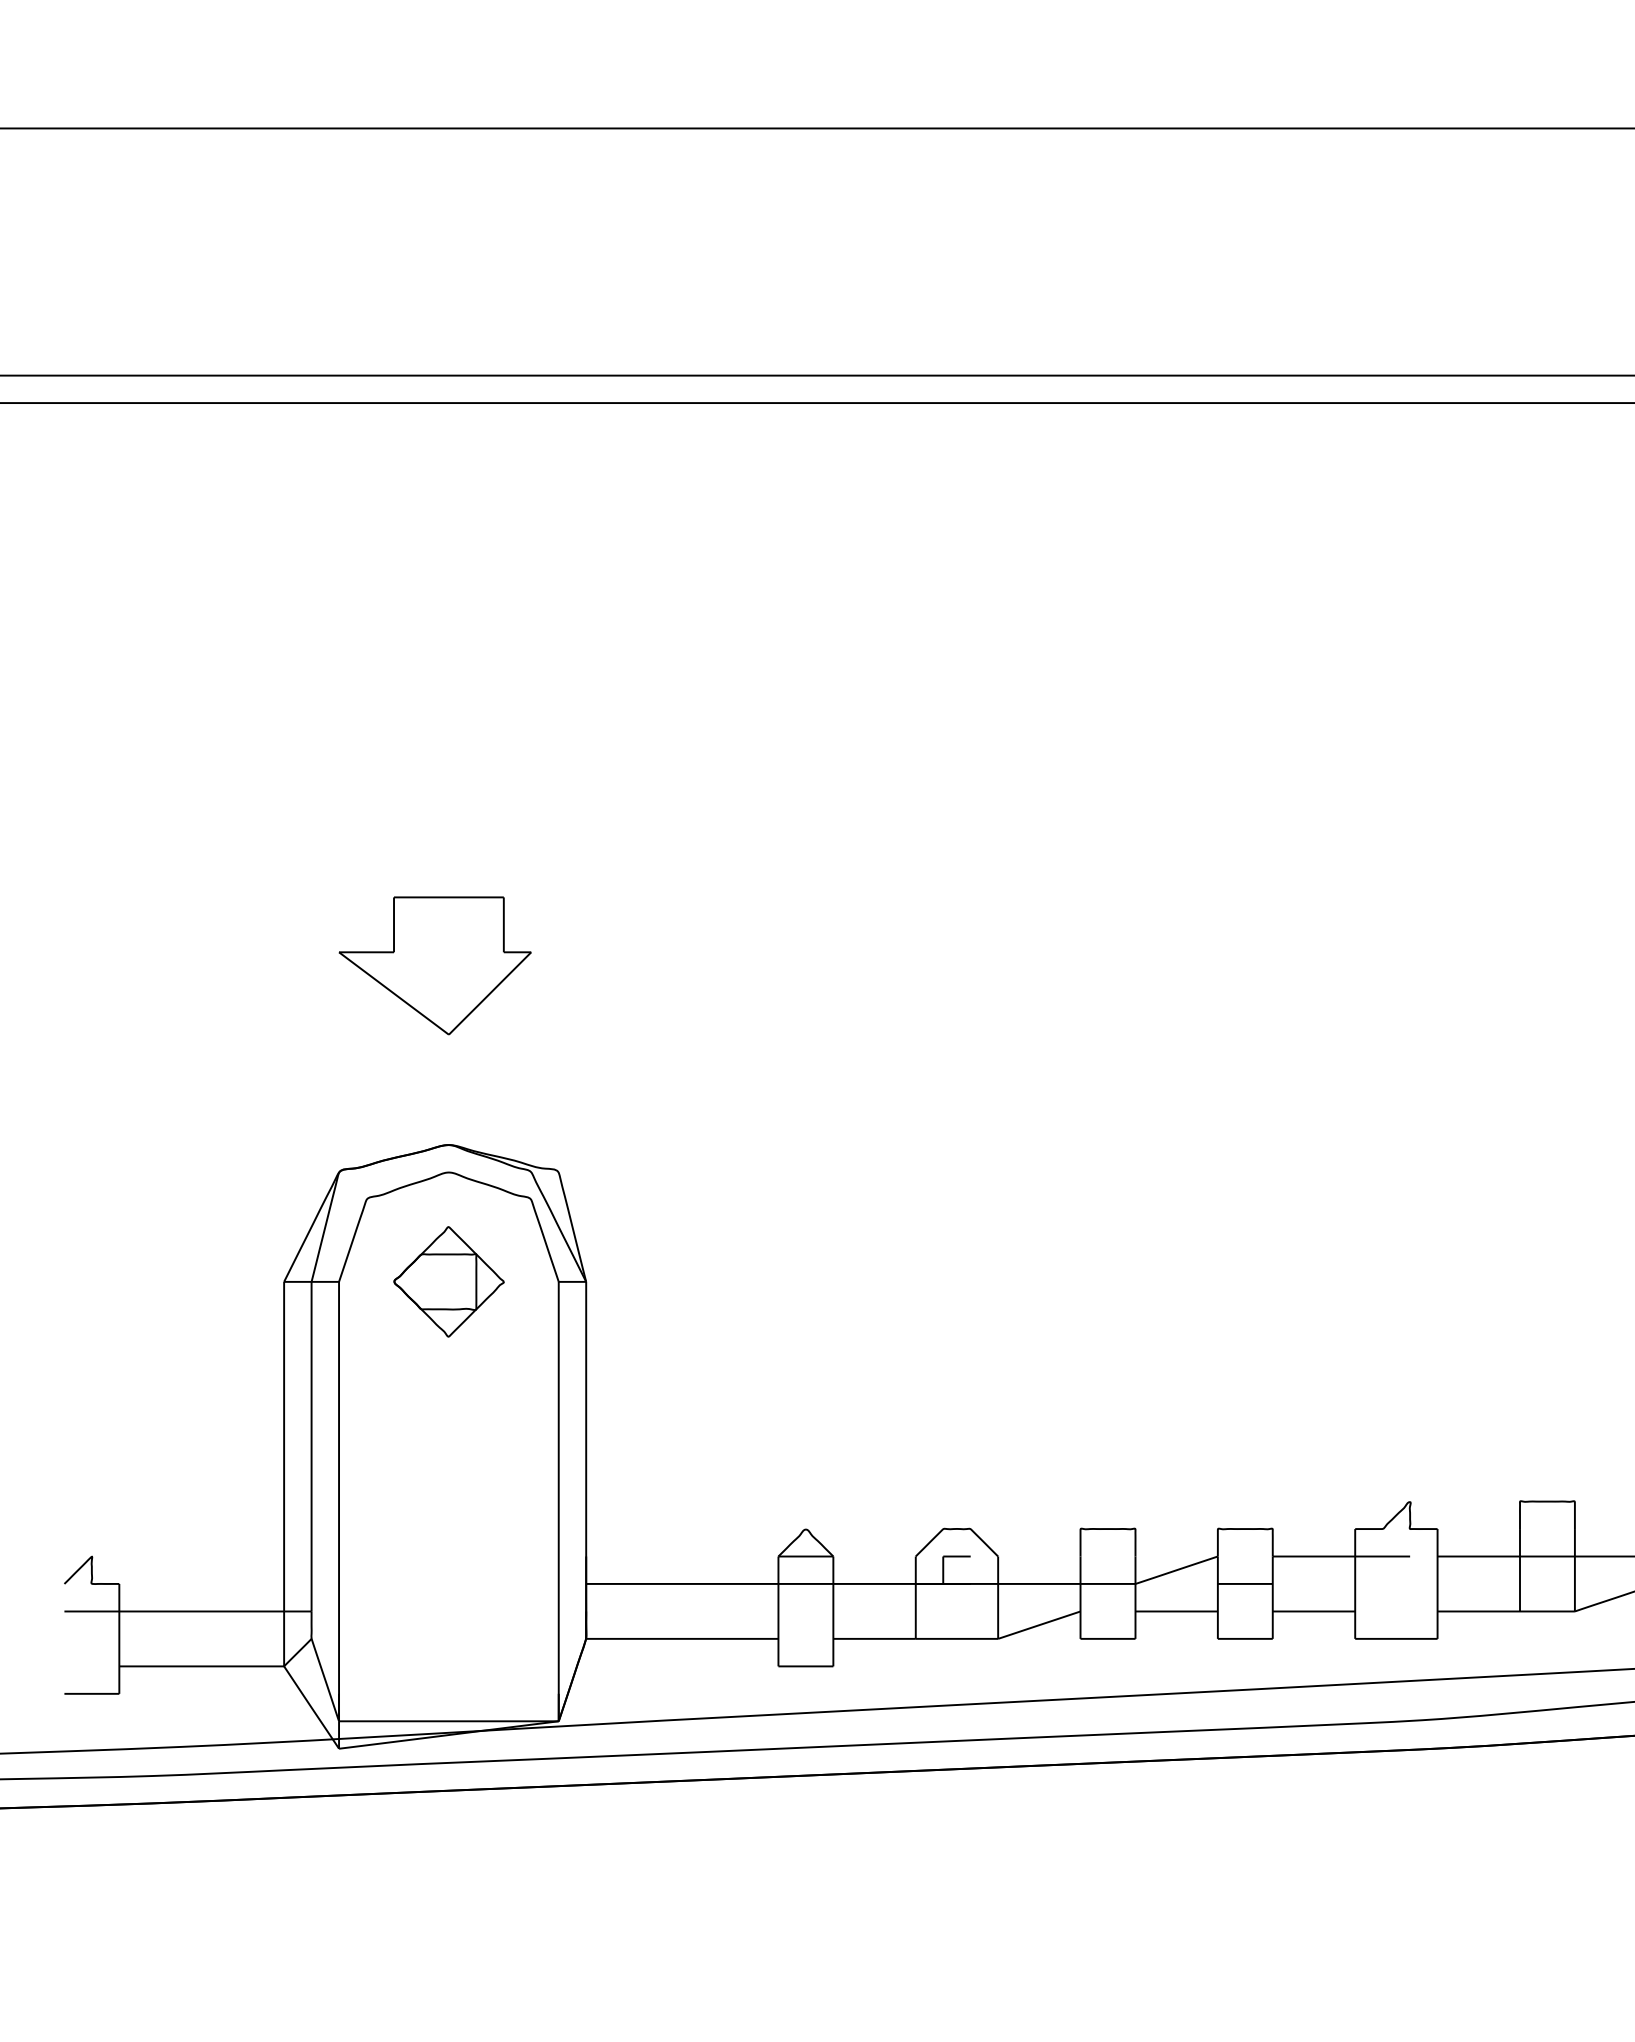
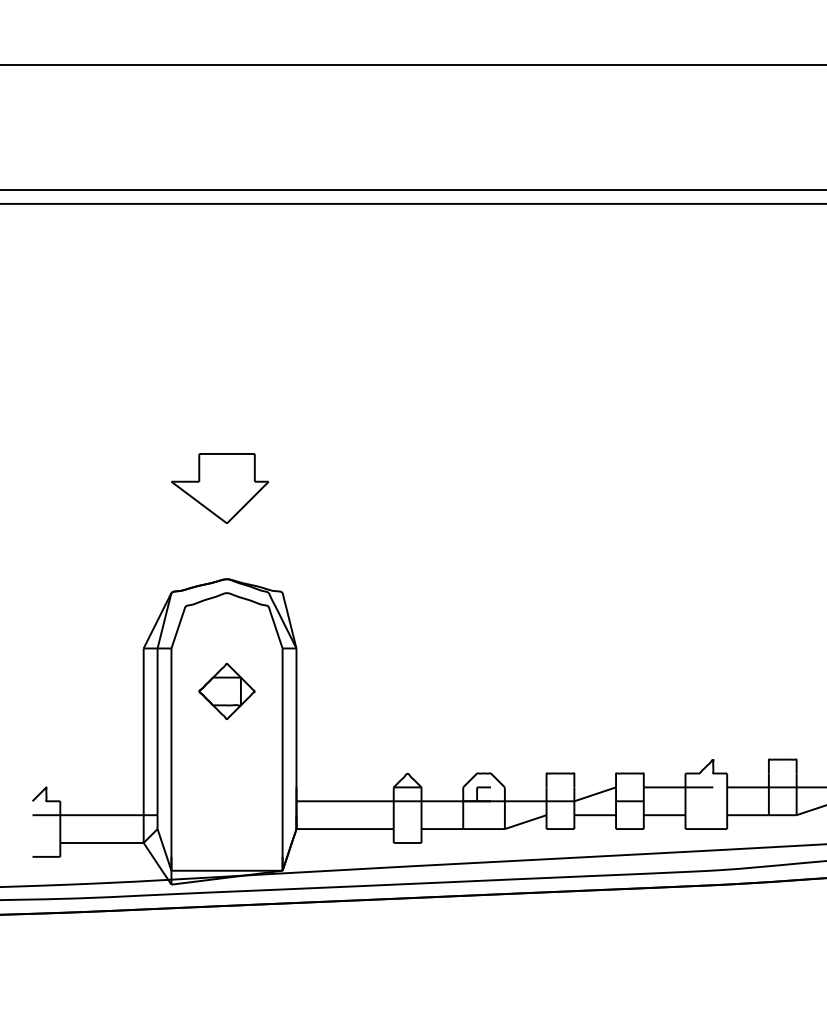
part: (447, 1279) -> (226, 690), moved

